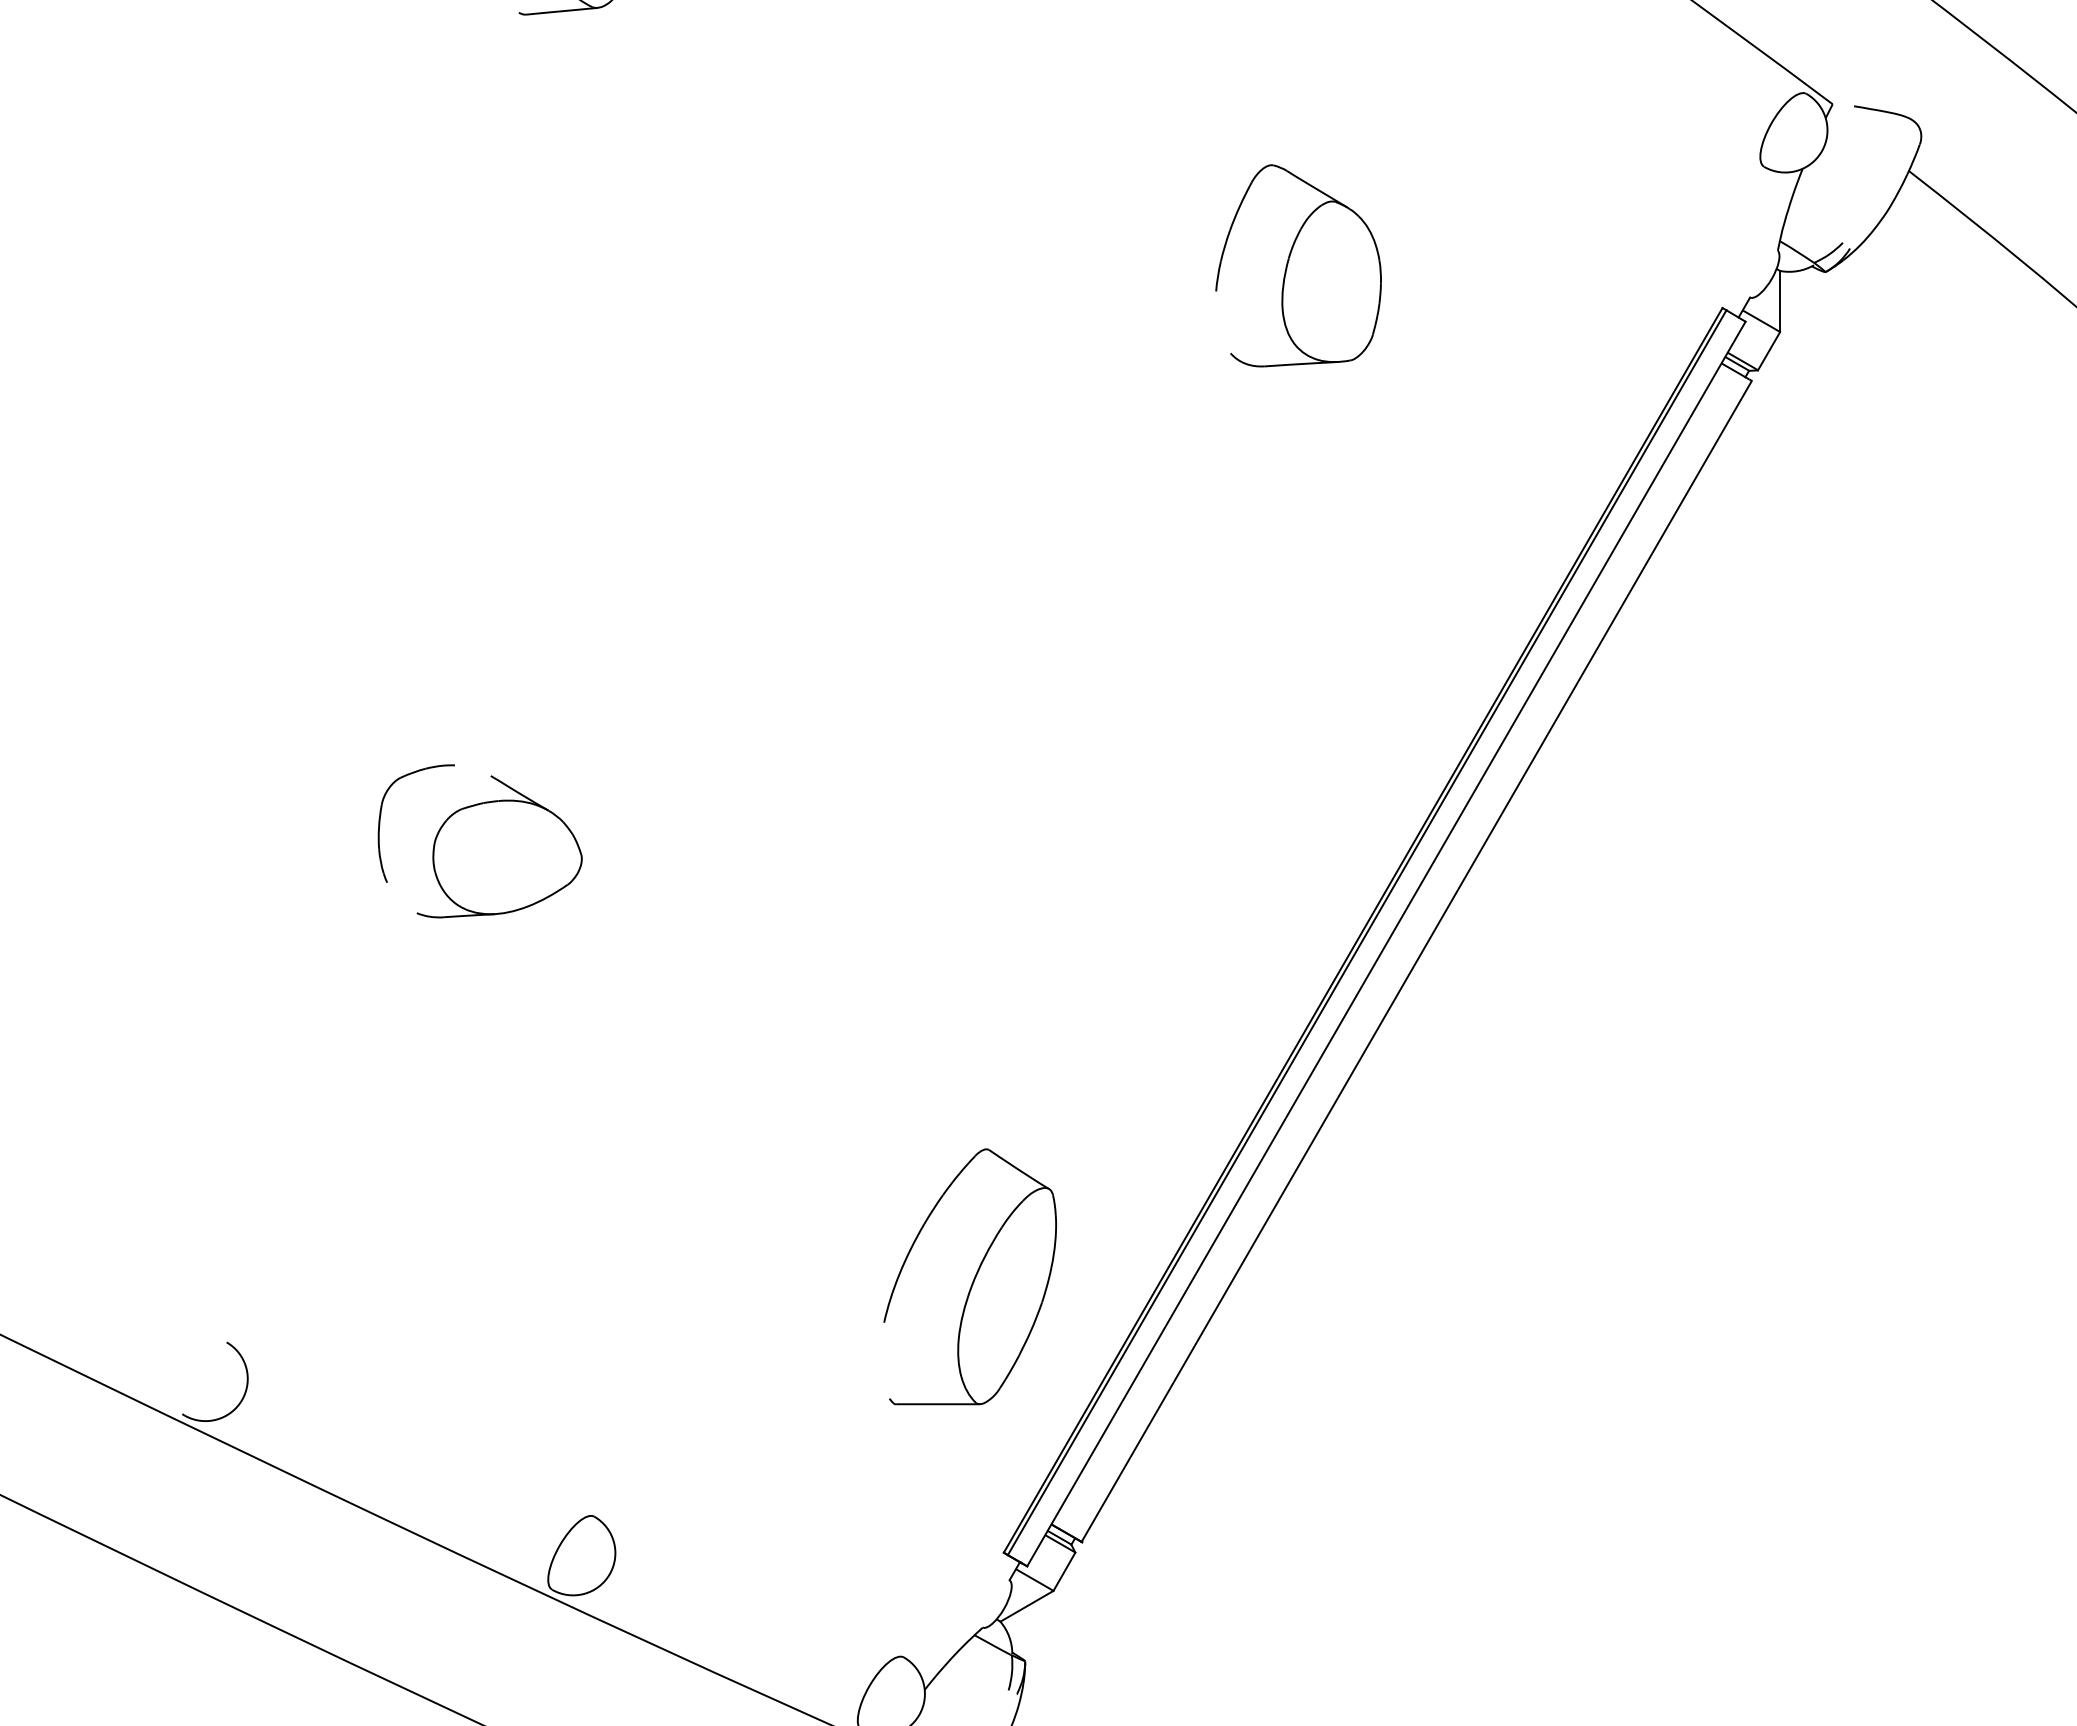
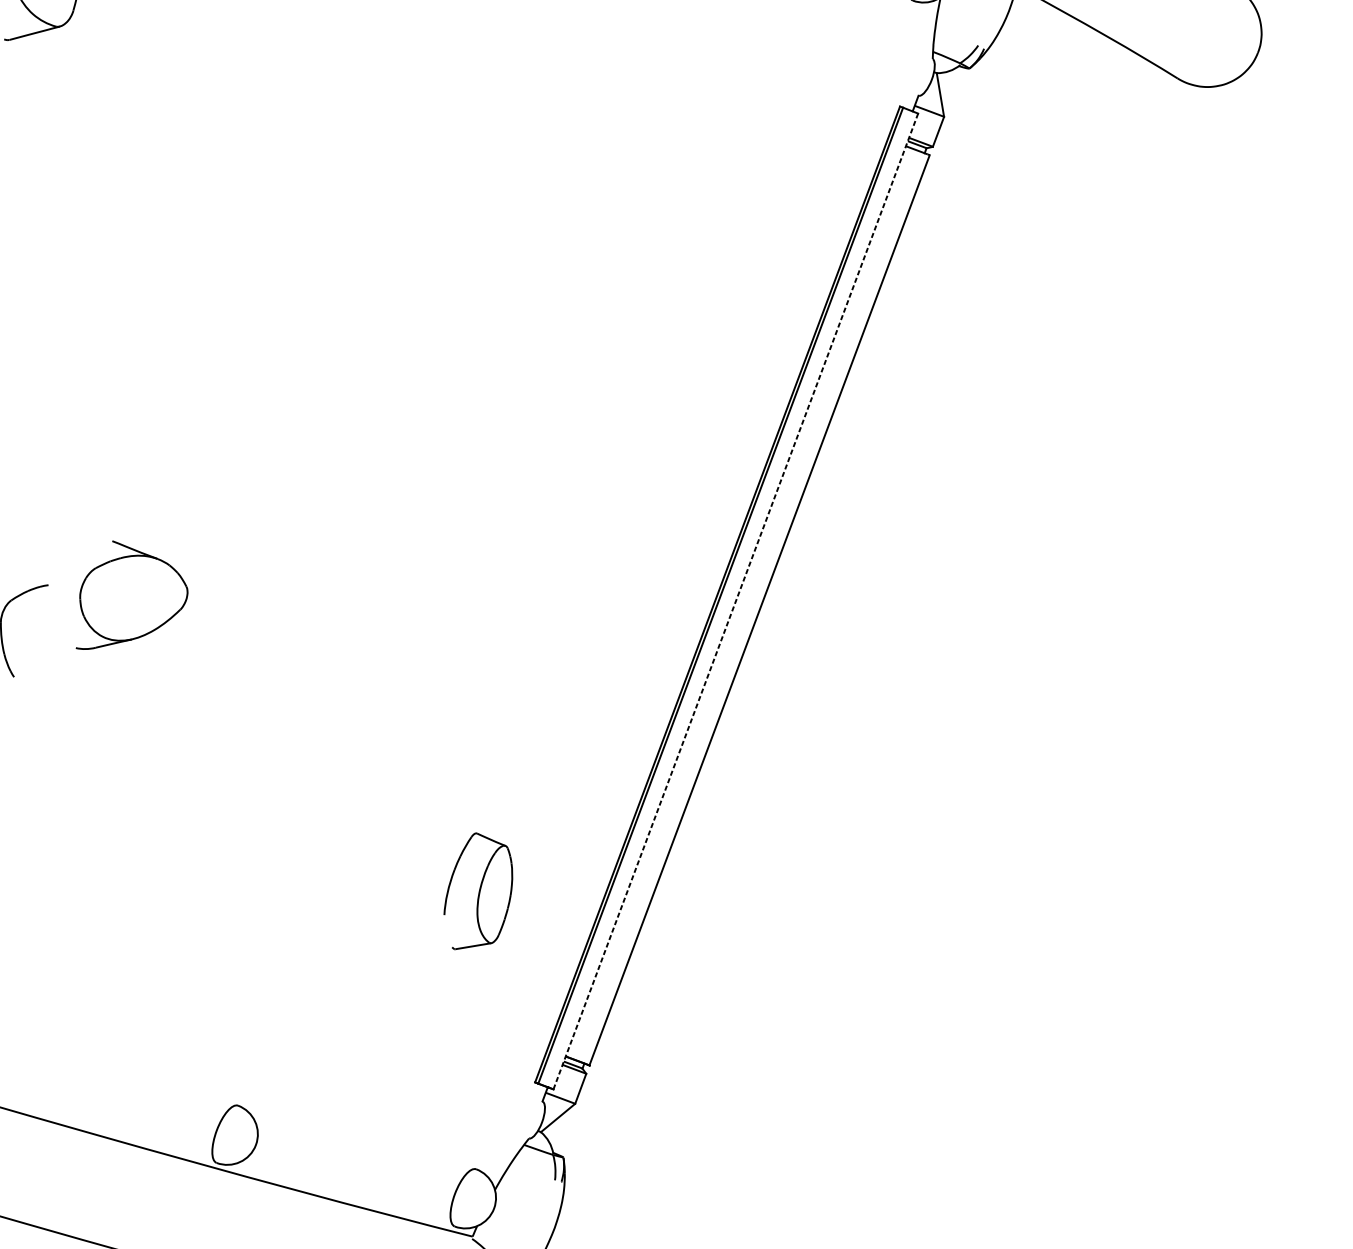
part: (1298, 265) -> (591, 126), removed
part: (499, 846) -> (126, 590), moved
line: (1386, 944) -> (735, 601), solid -> dashed
part: (969, 1276) -> (477, 889), size x0.6

